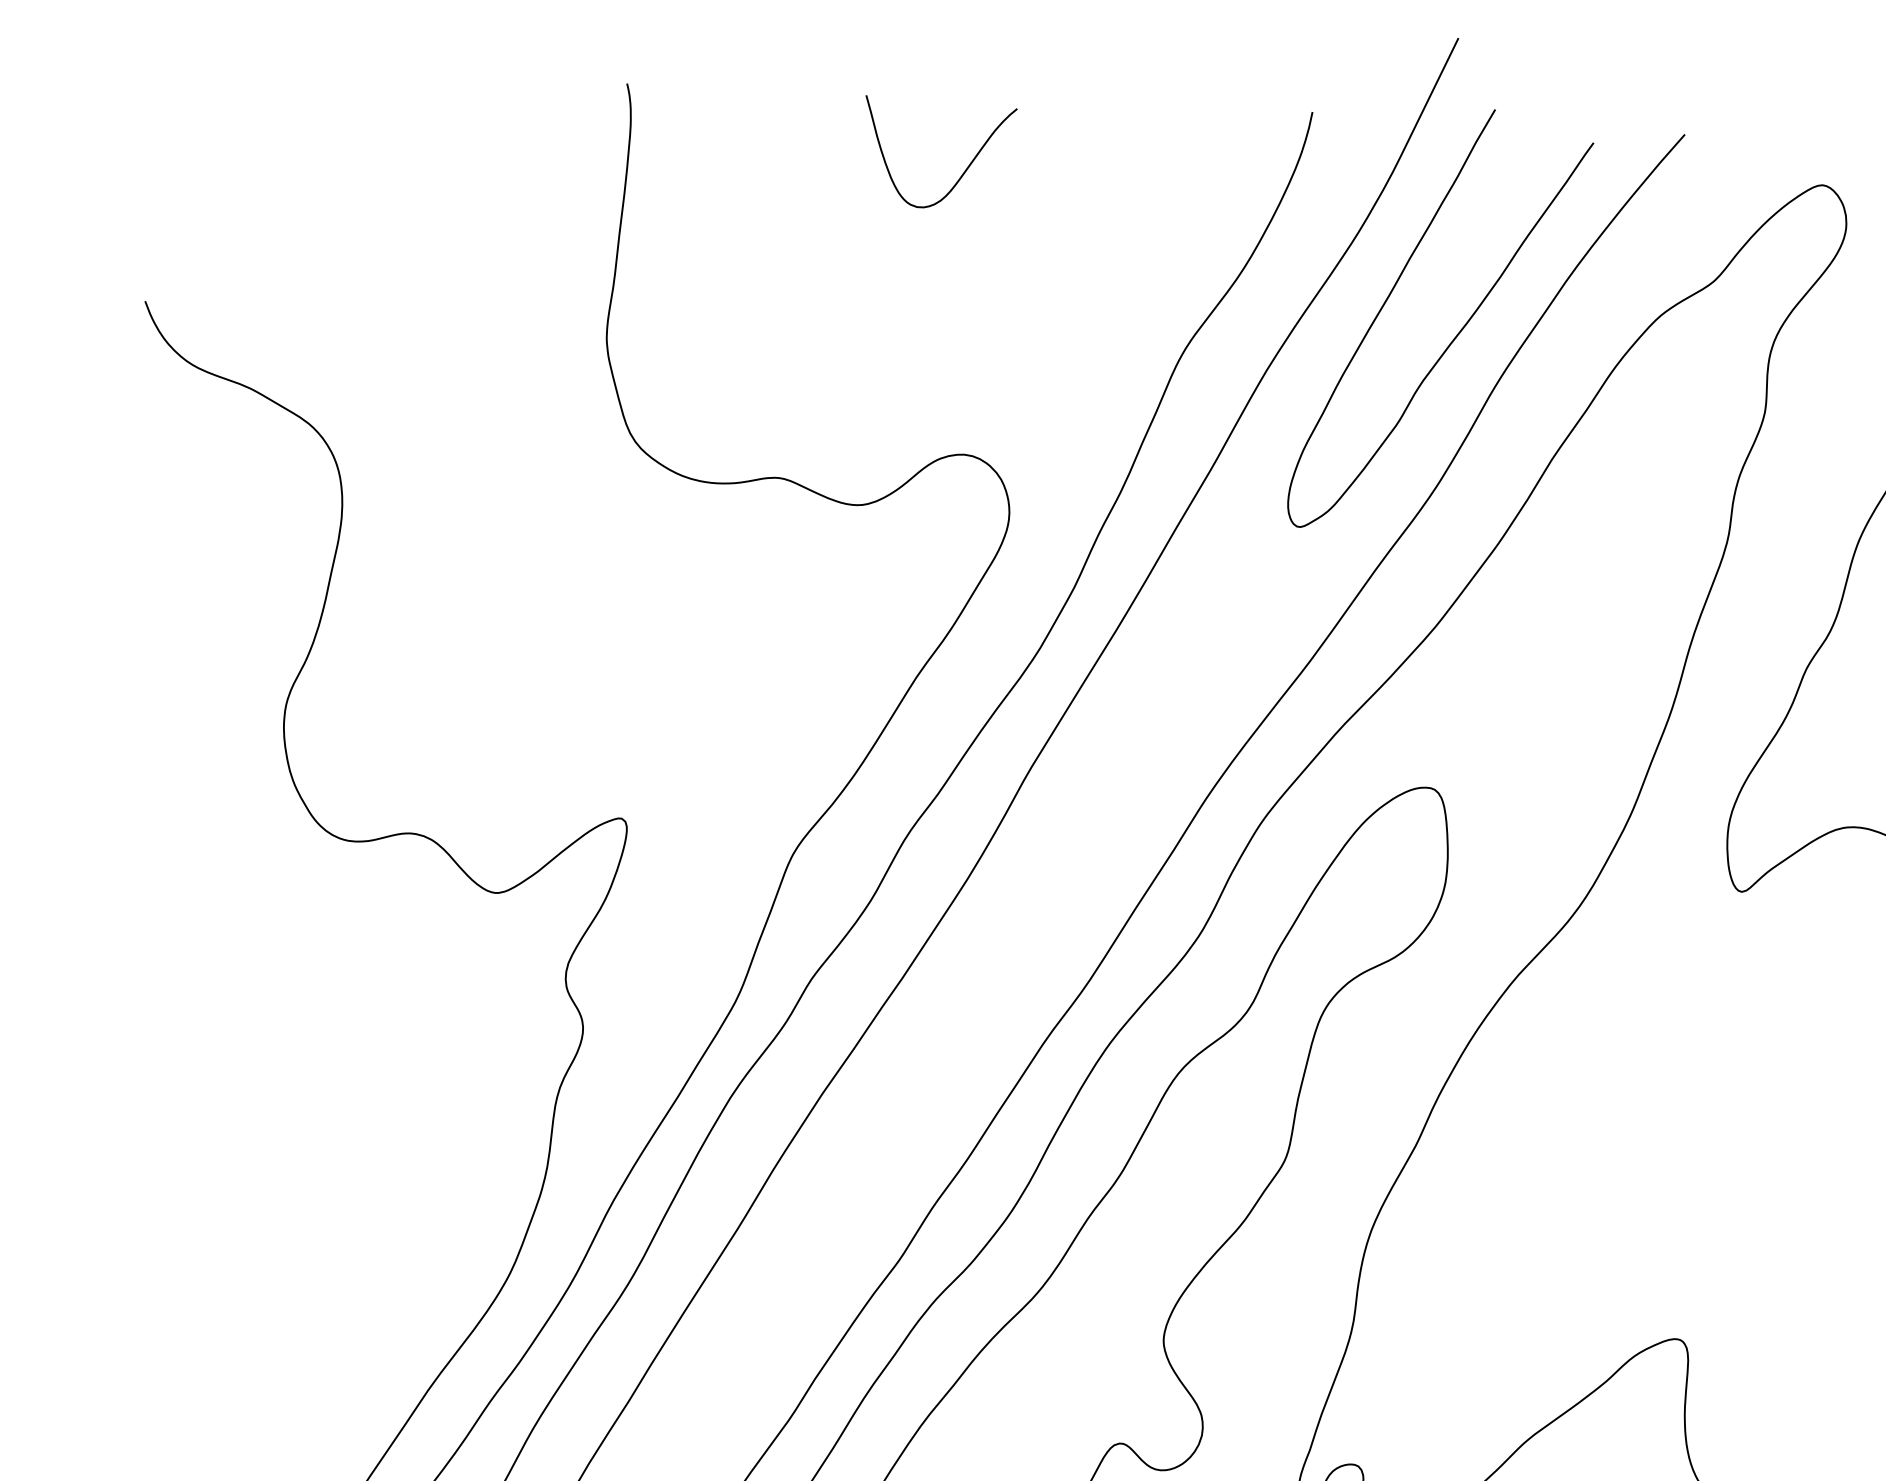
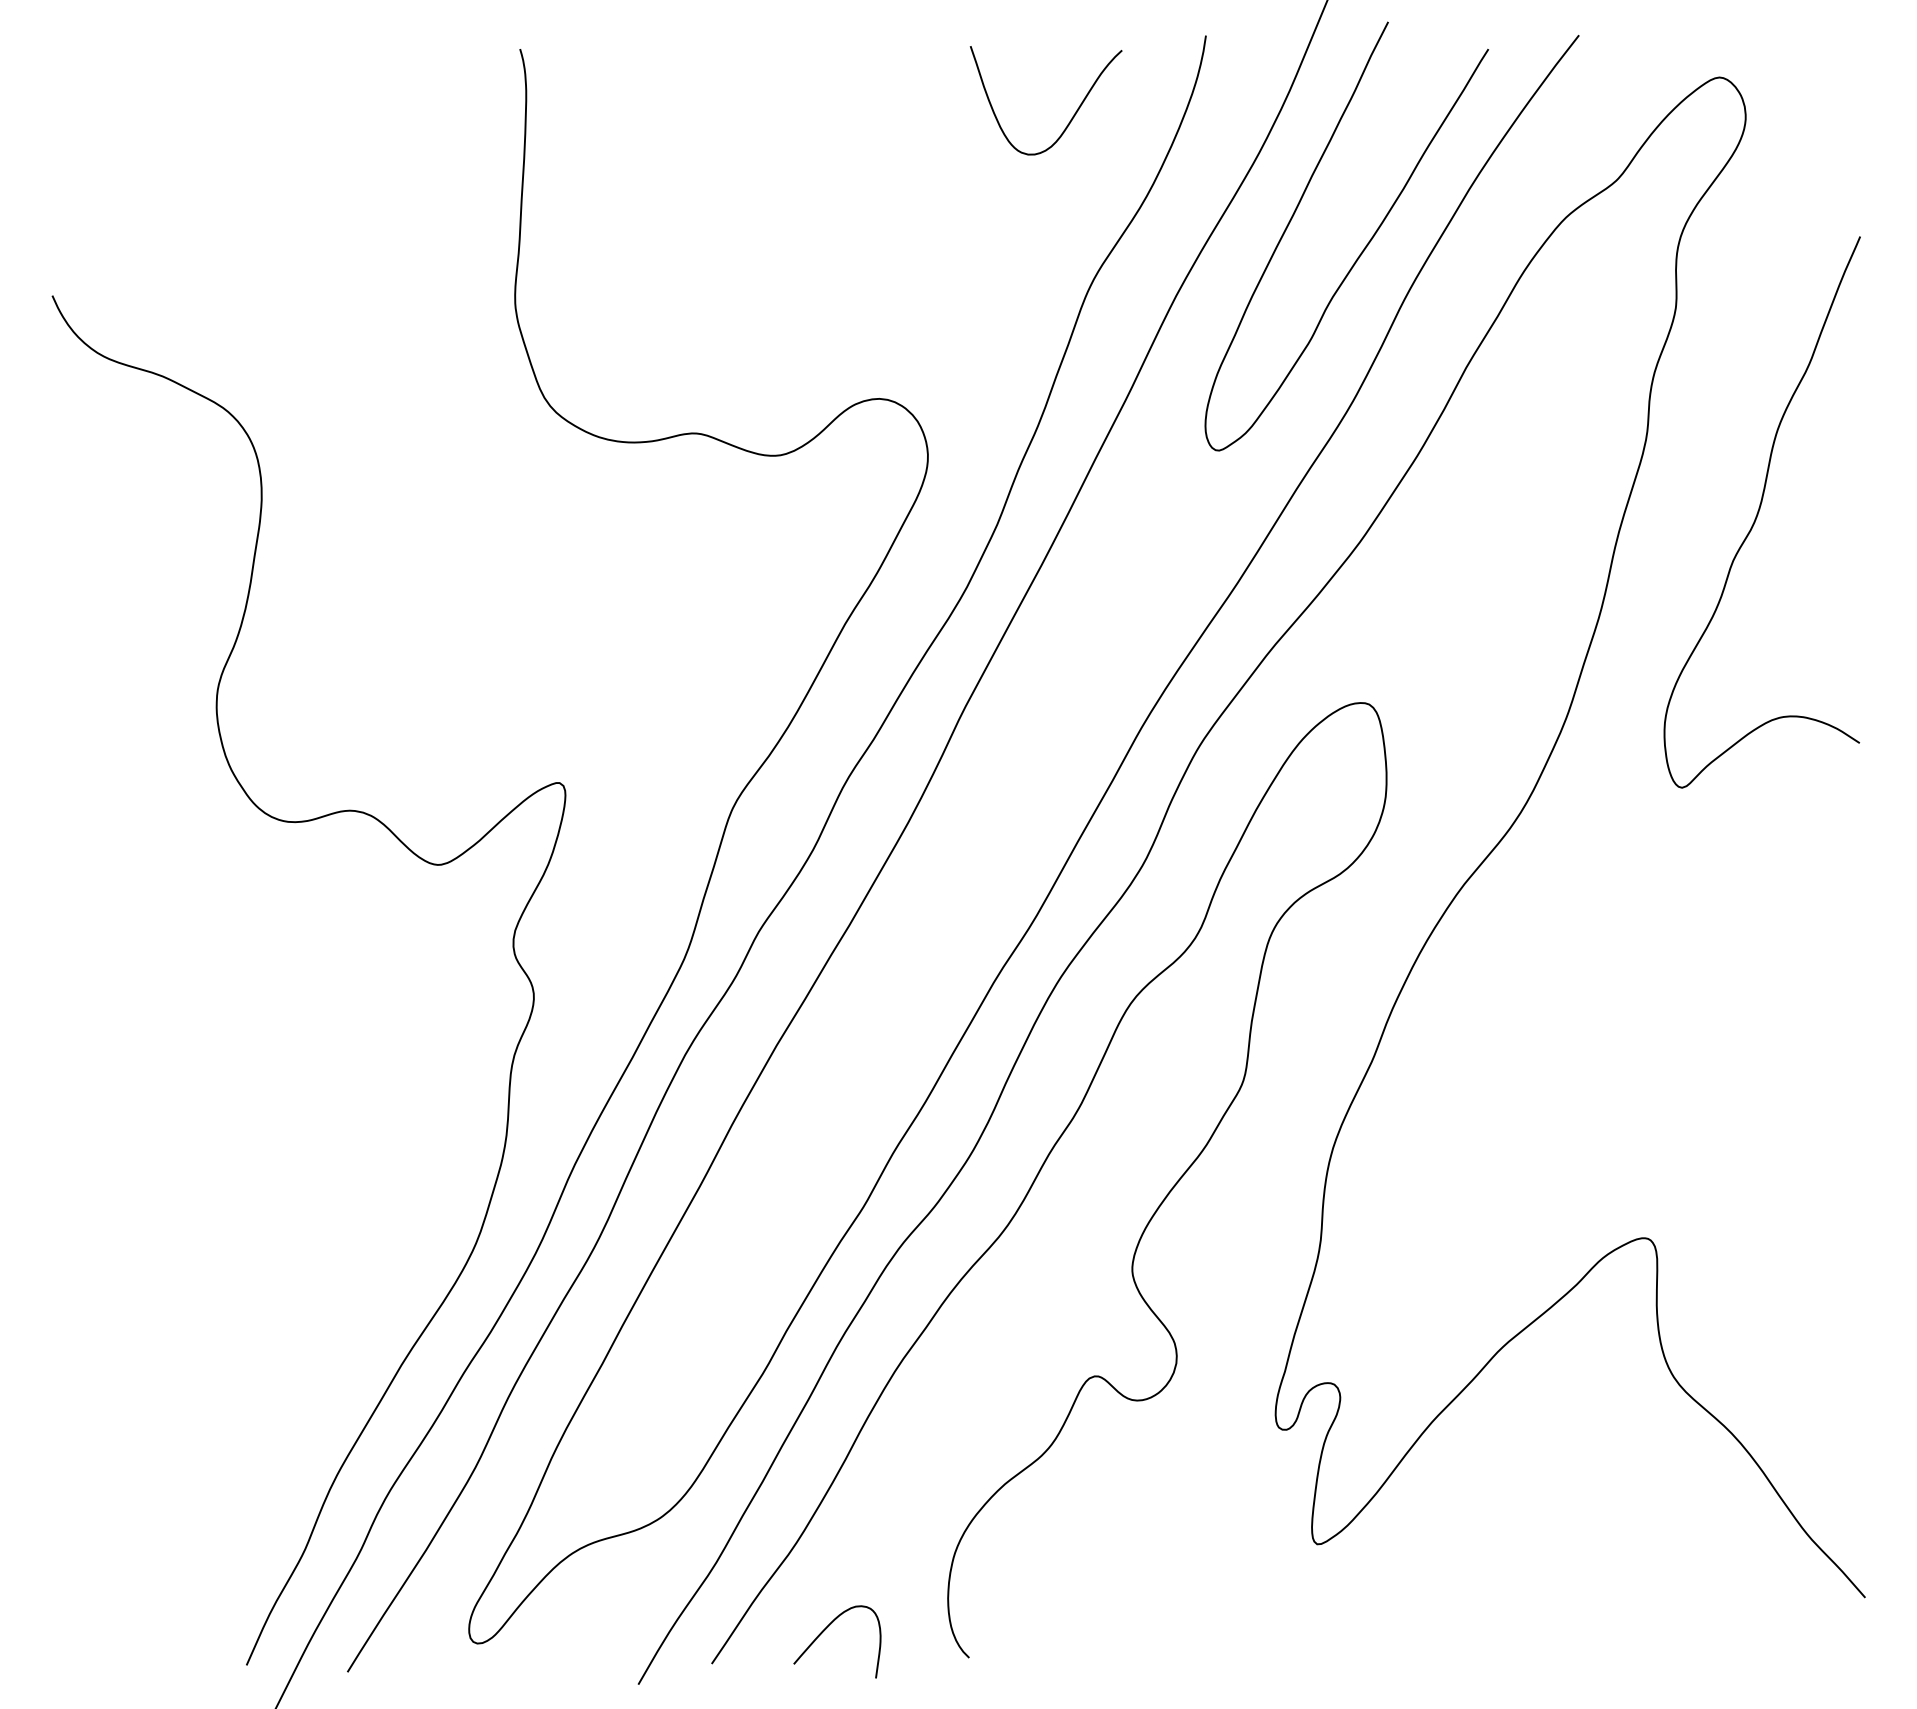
curve: (963, 171) -> (1072, 116), moved

